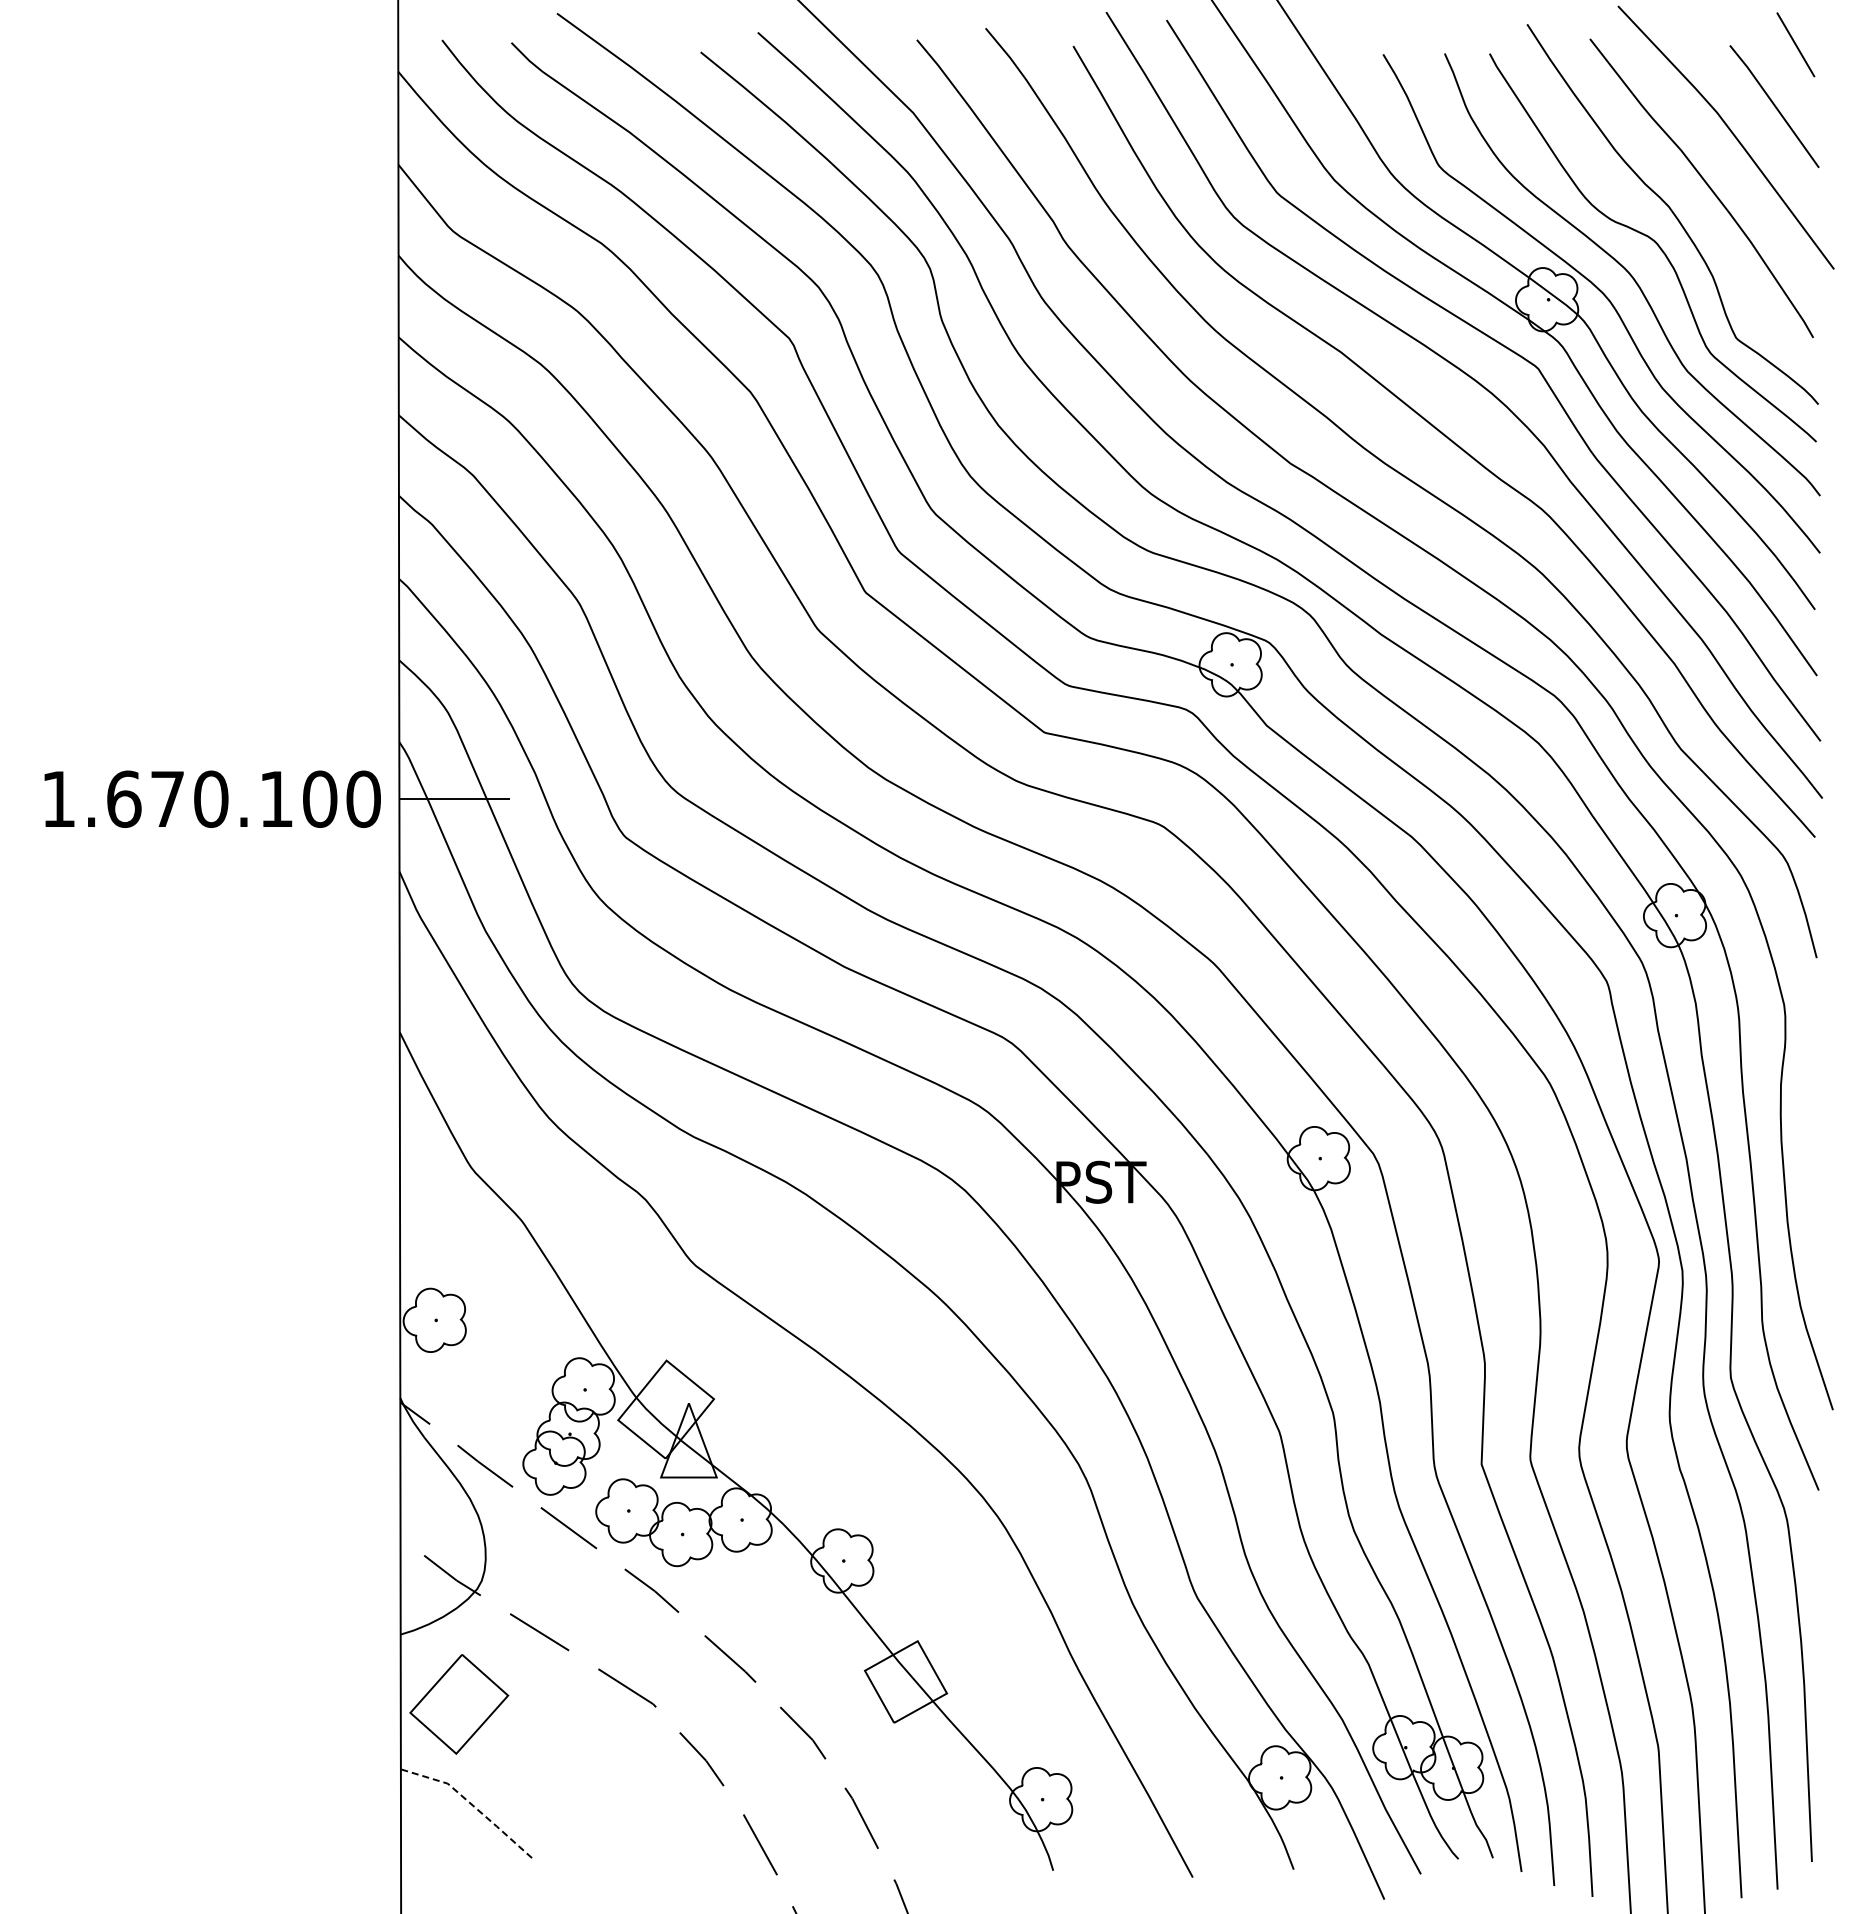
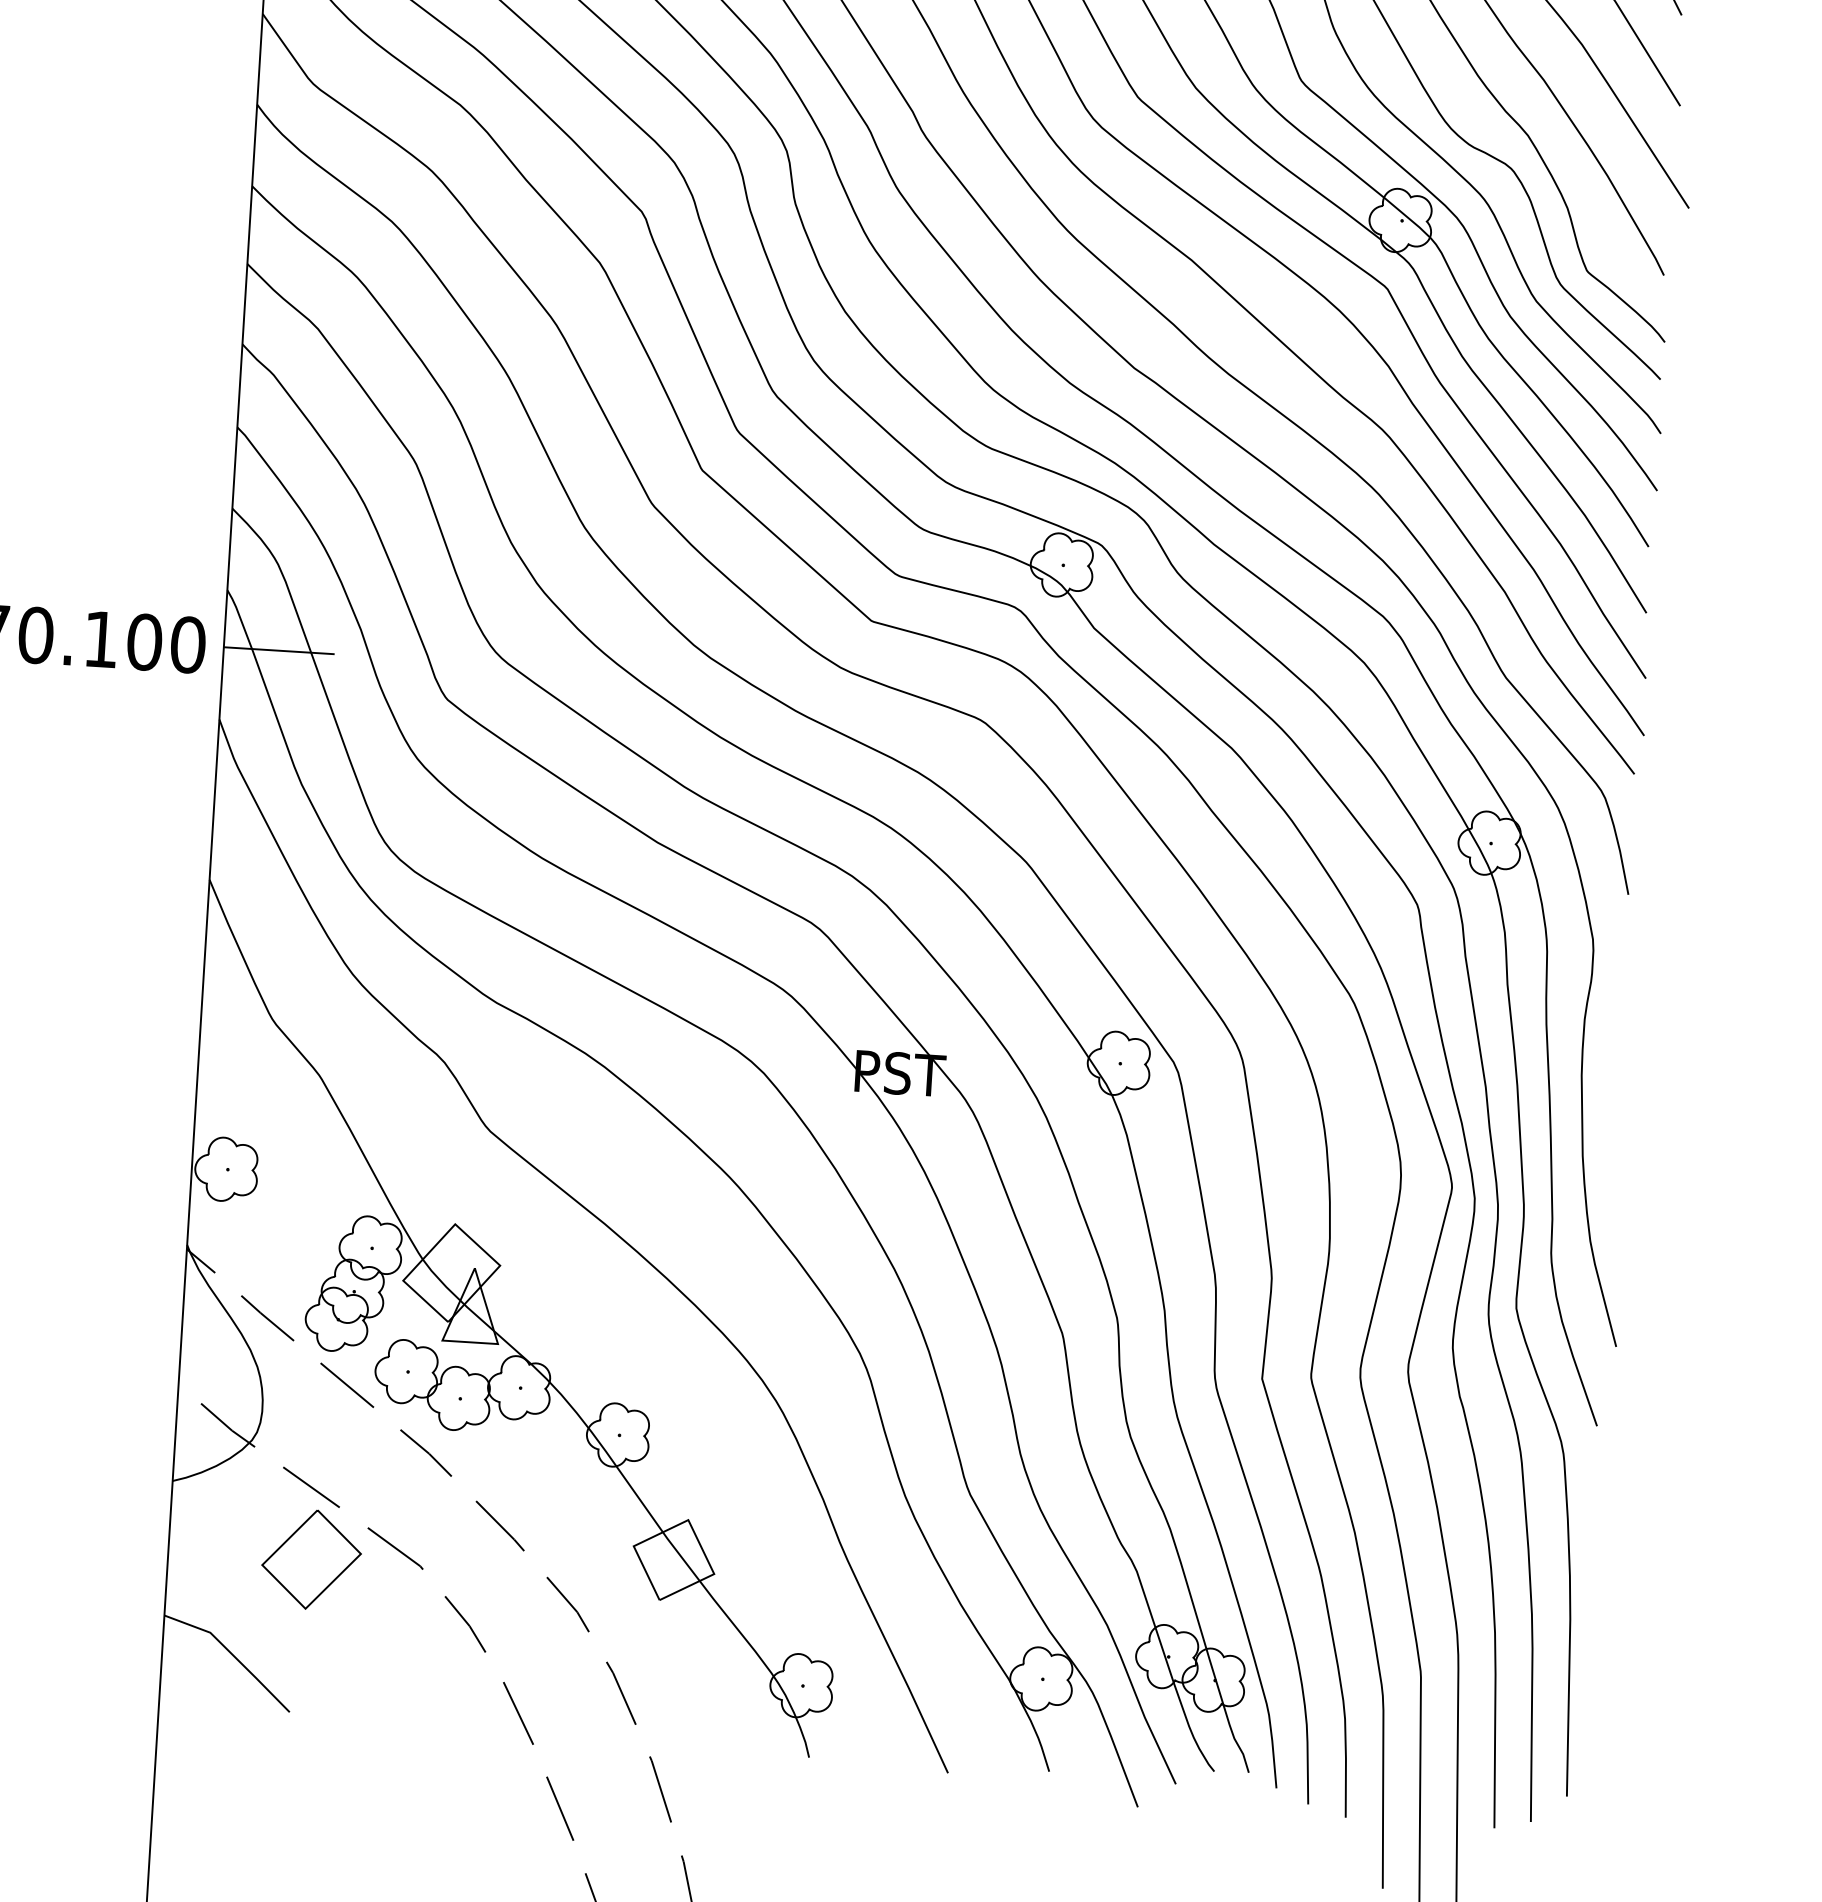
part: (459, 1704) -> (311, 1559), moved
line: (471, 1804) -> (232, 1655), dashed -> solid

